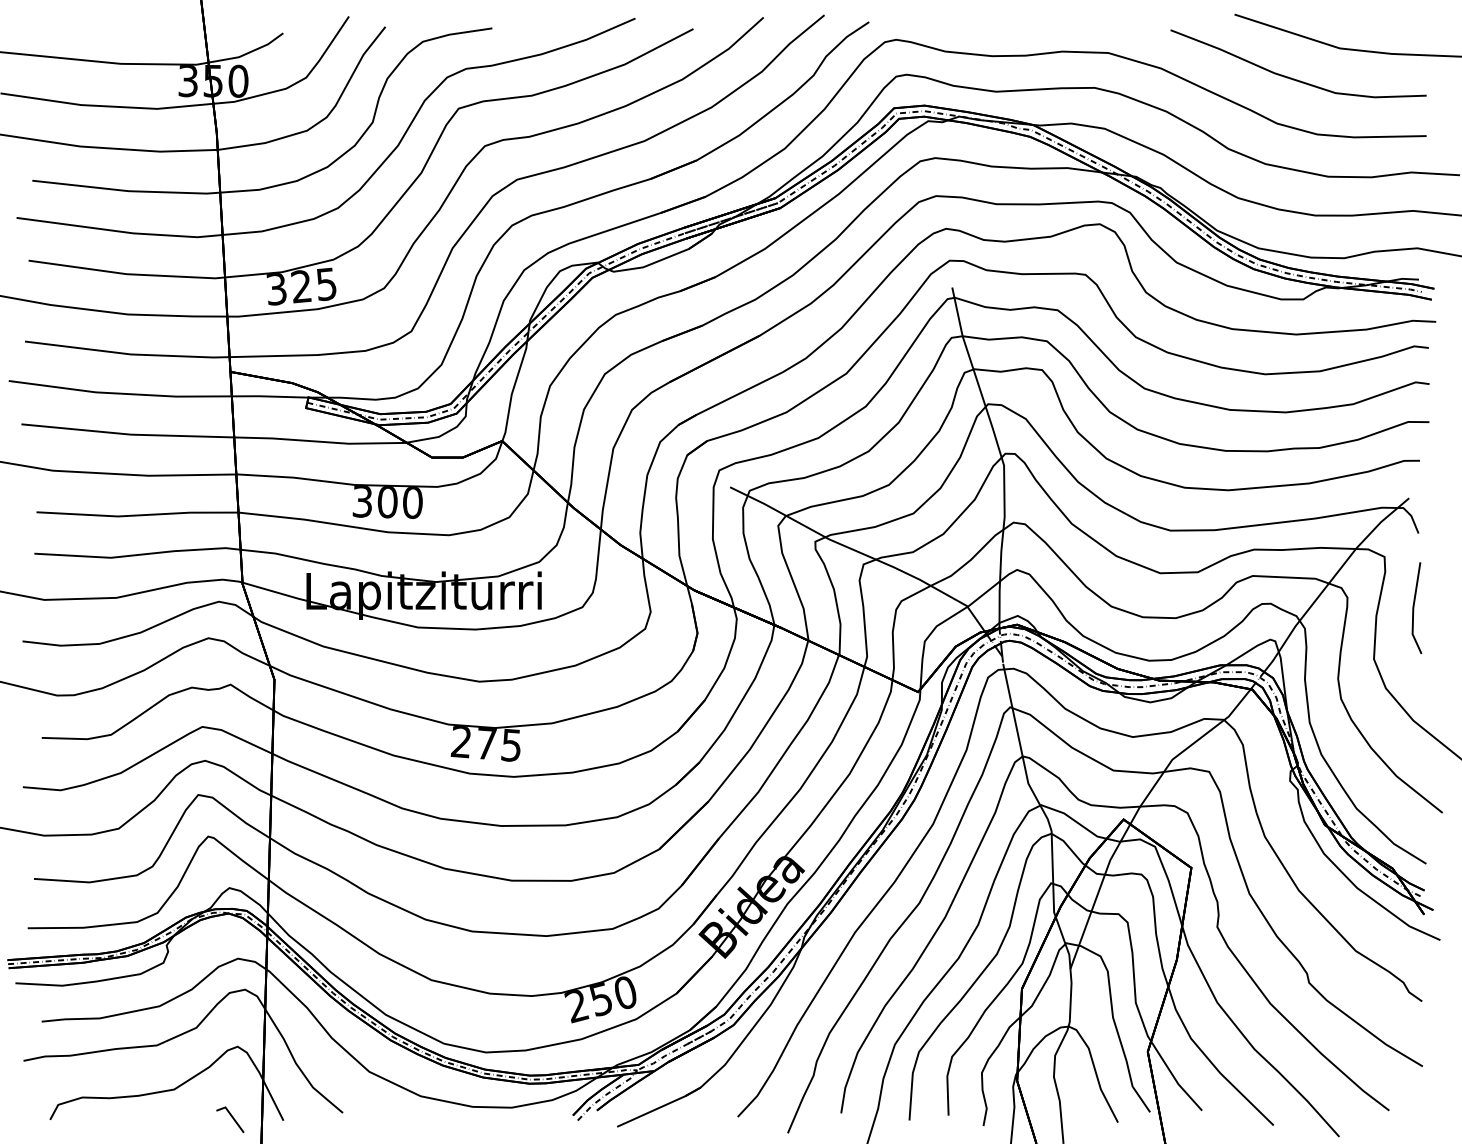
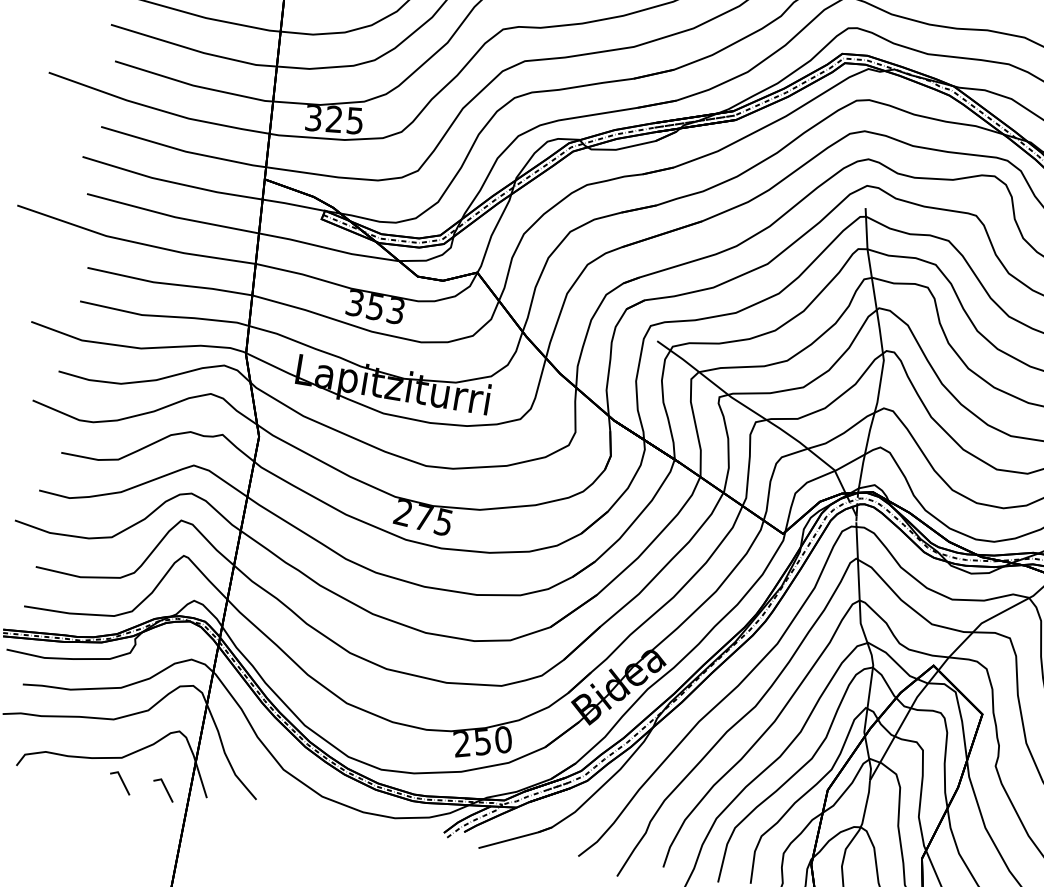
text: (399, 502) -> (385, 308), 300 -> 353
line: (178, 1117) -> (121, 781), added

